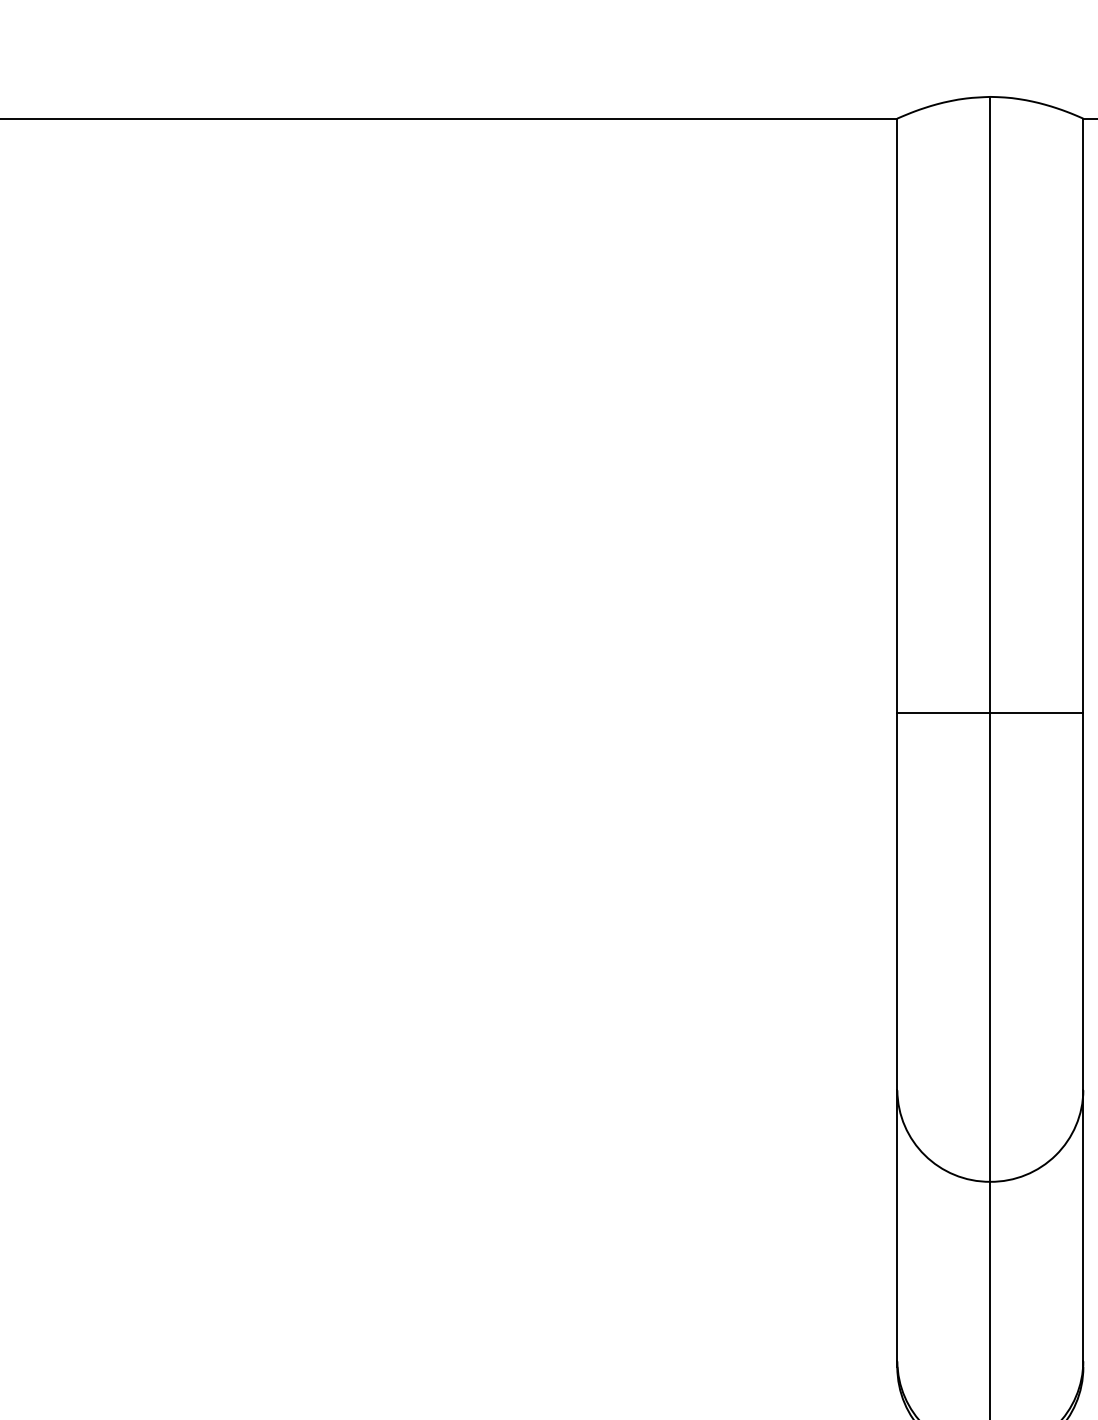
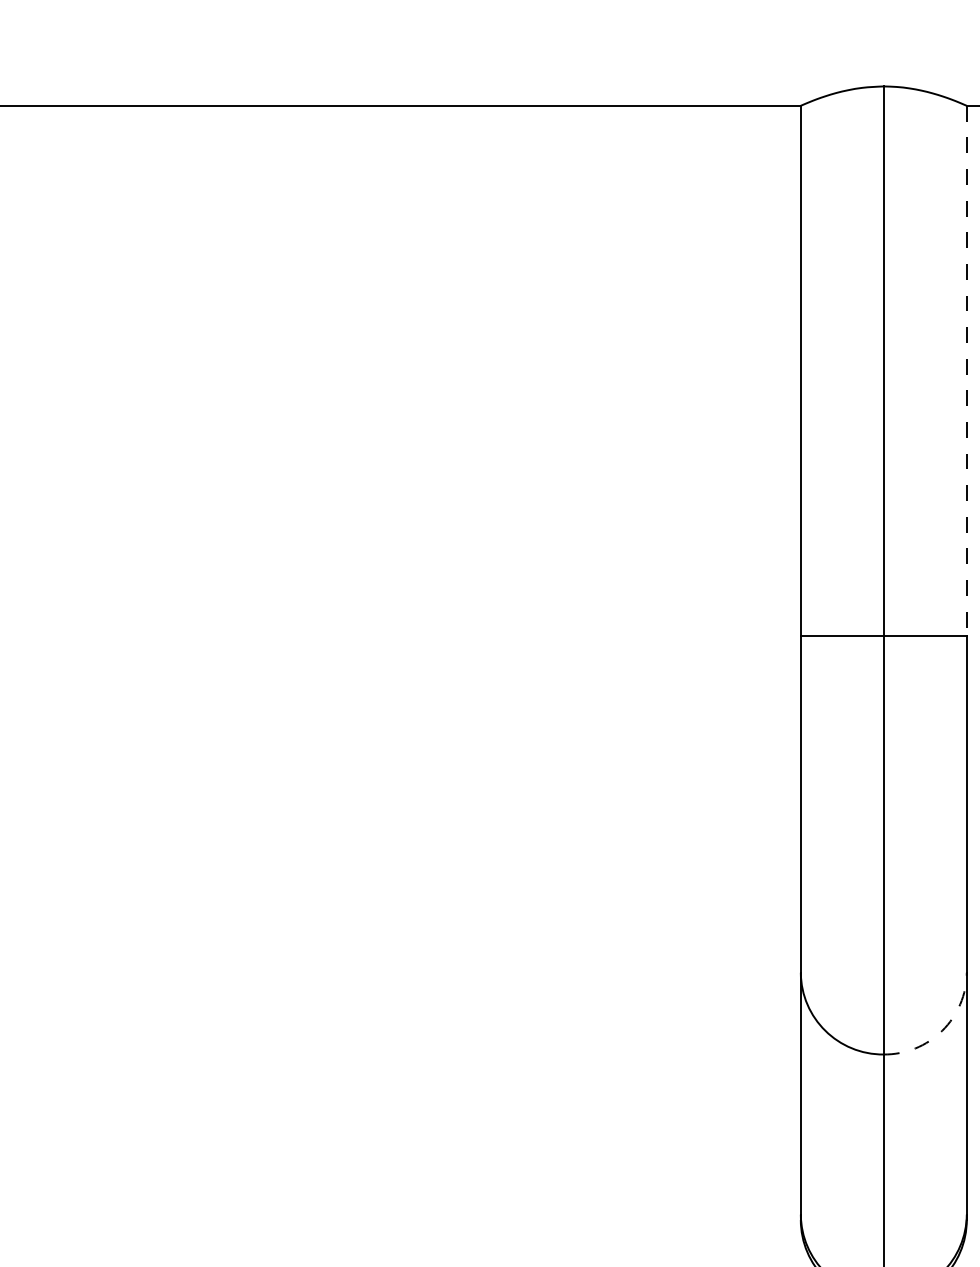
line: (1083, 416) -> (966, 371), solid -> dashed
arc: (1055, 1155) -> (941, 1031), solid -> dashed

